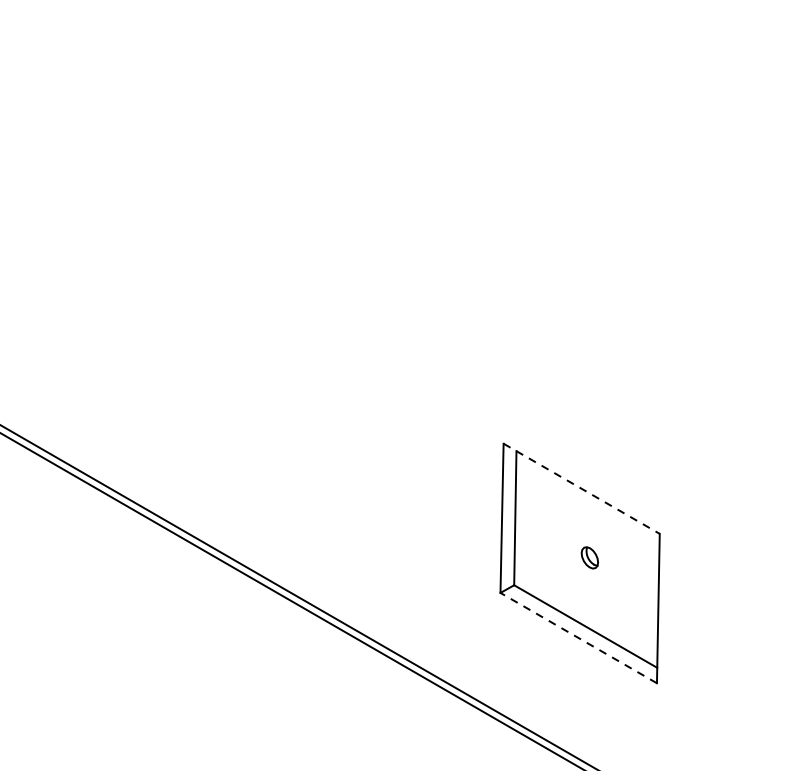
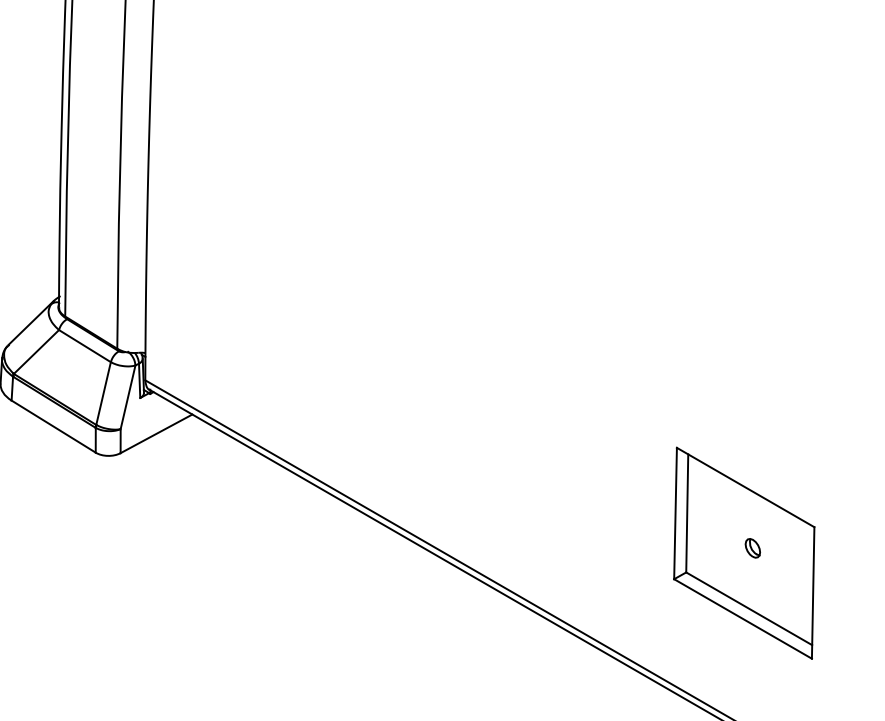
line: (582, 488) -> (746, 487), dashed -> solid
line: (579, 637) -> (743, 618), dashed -> solid

